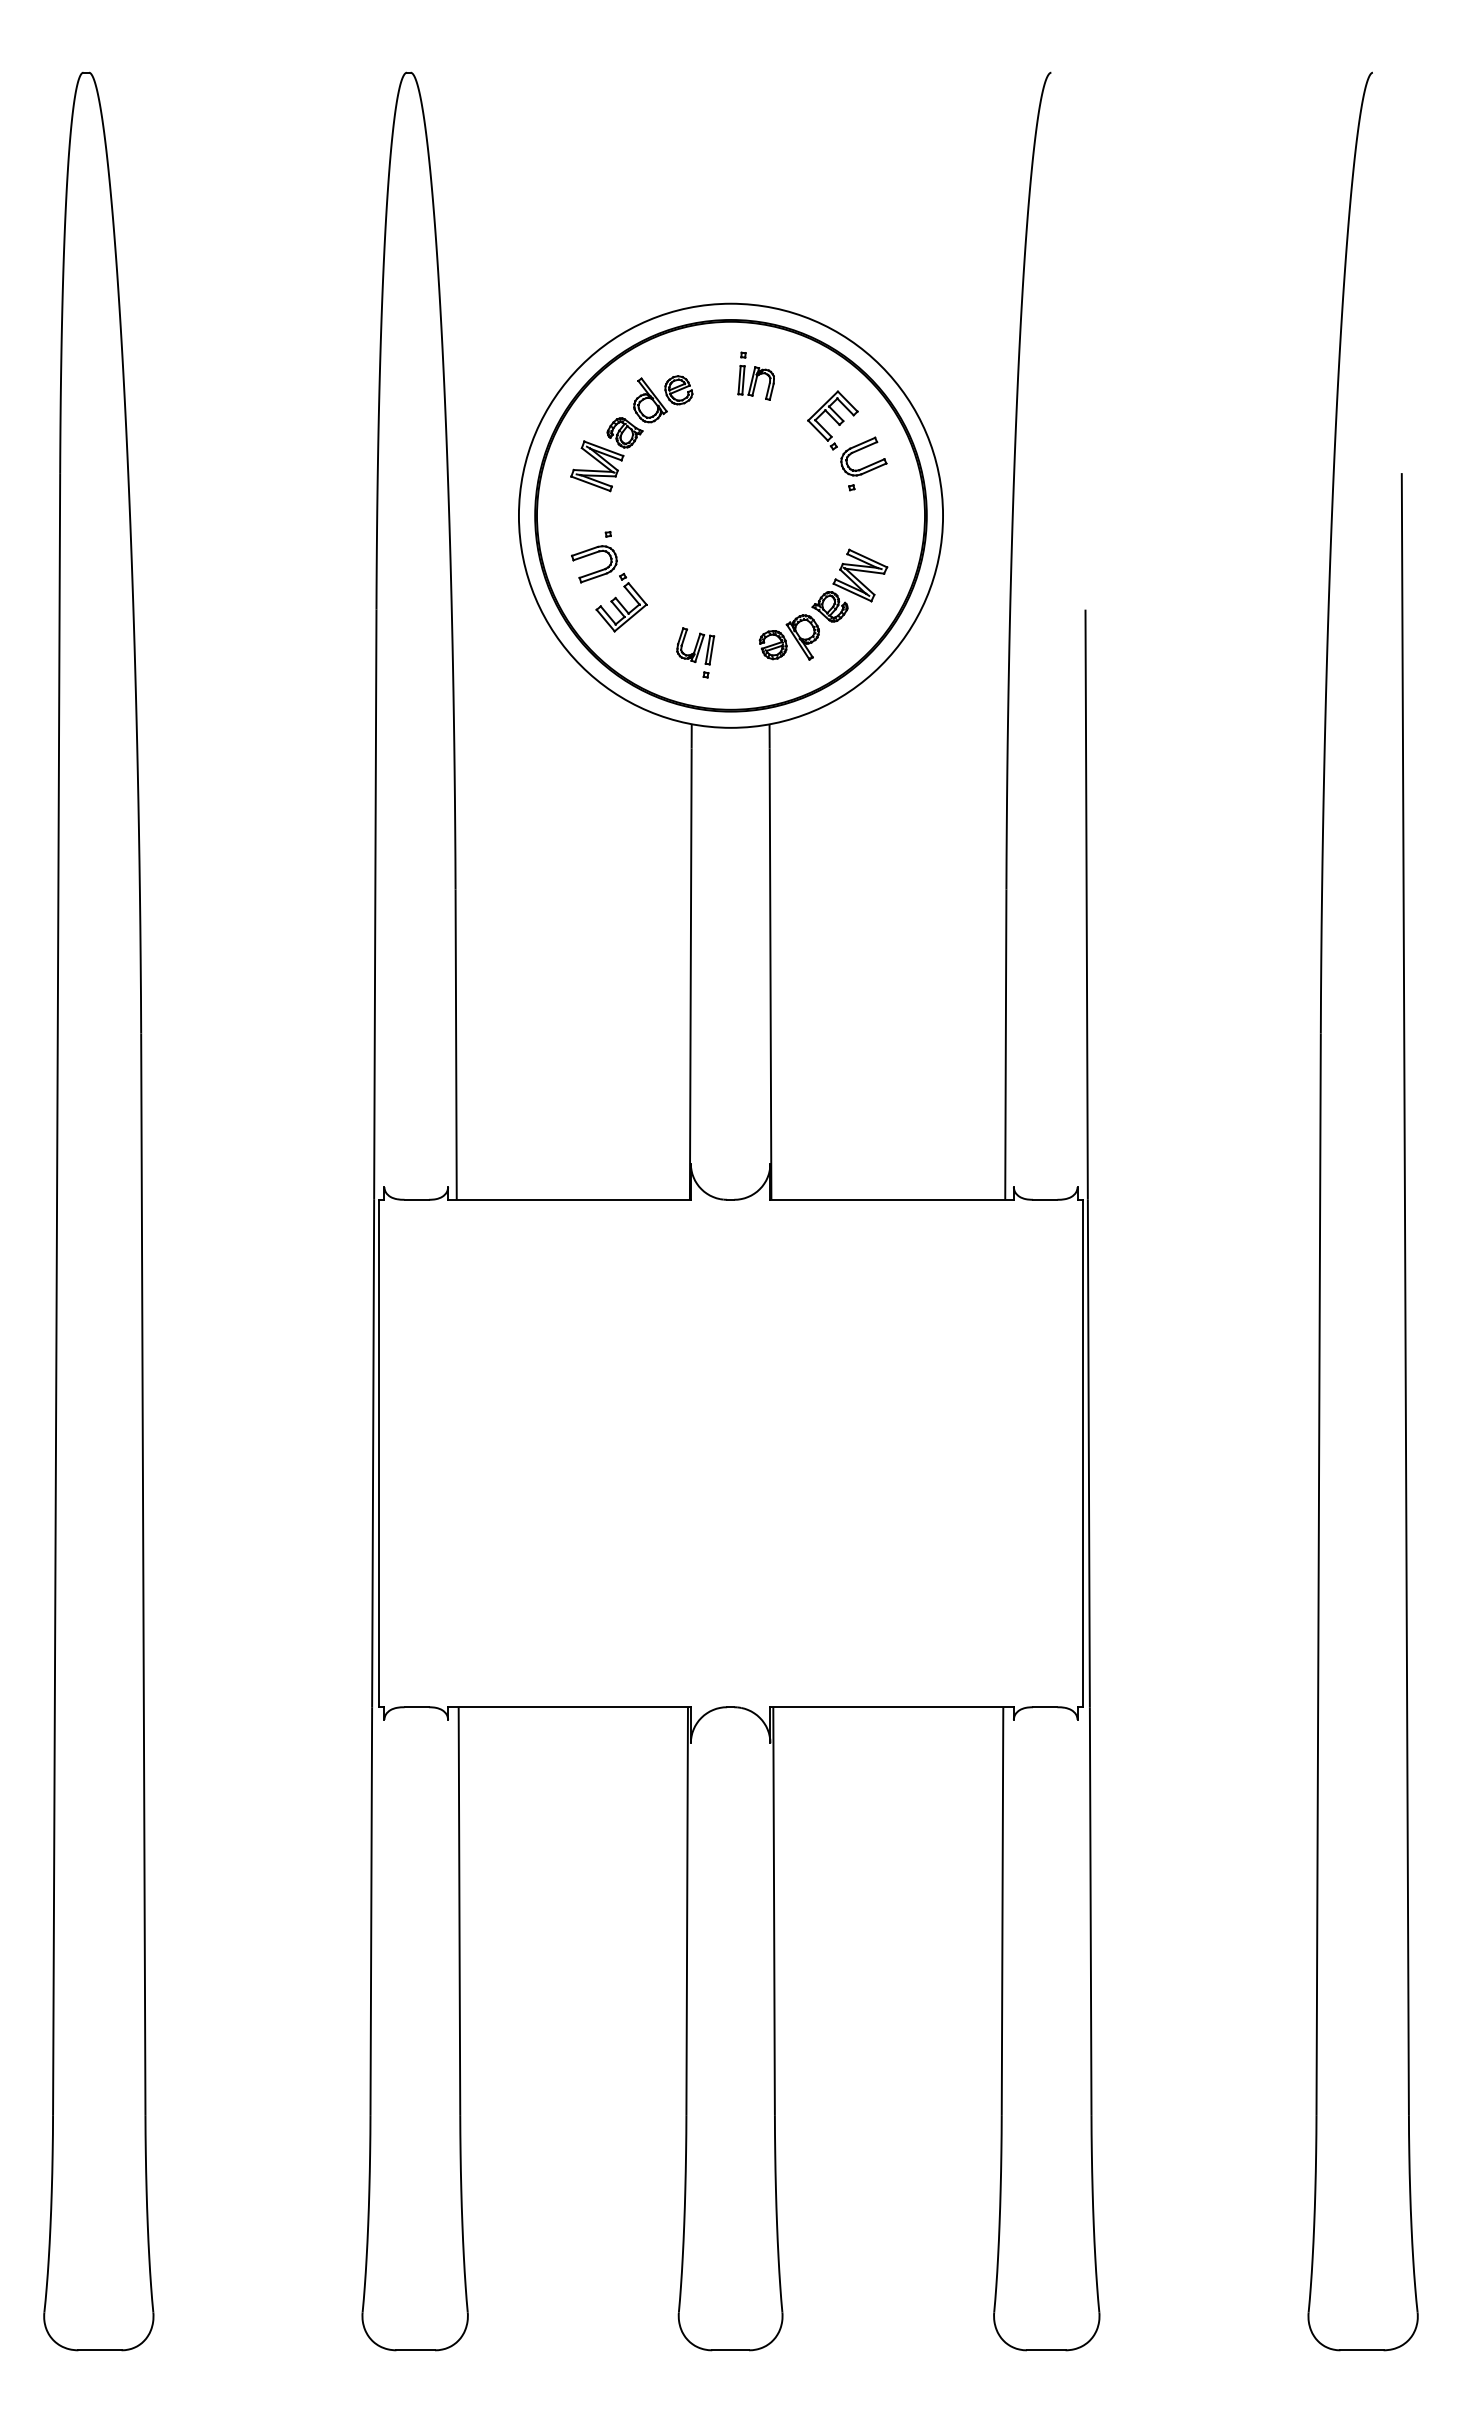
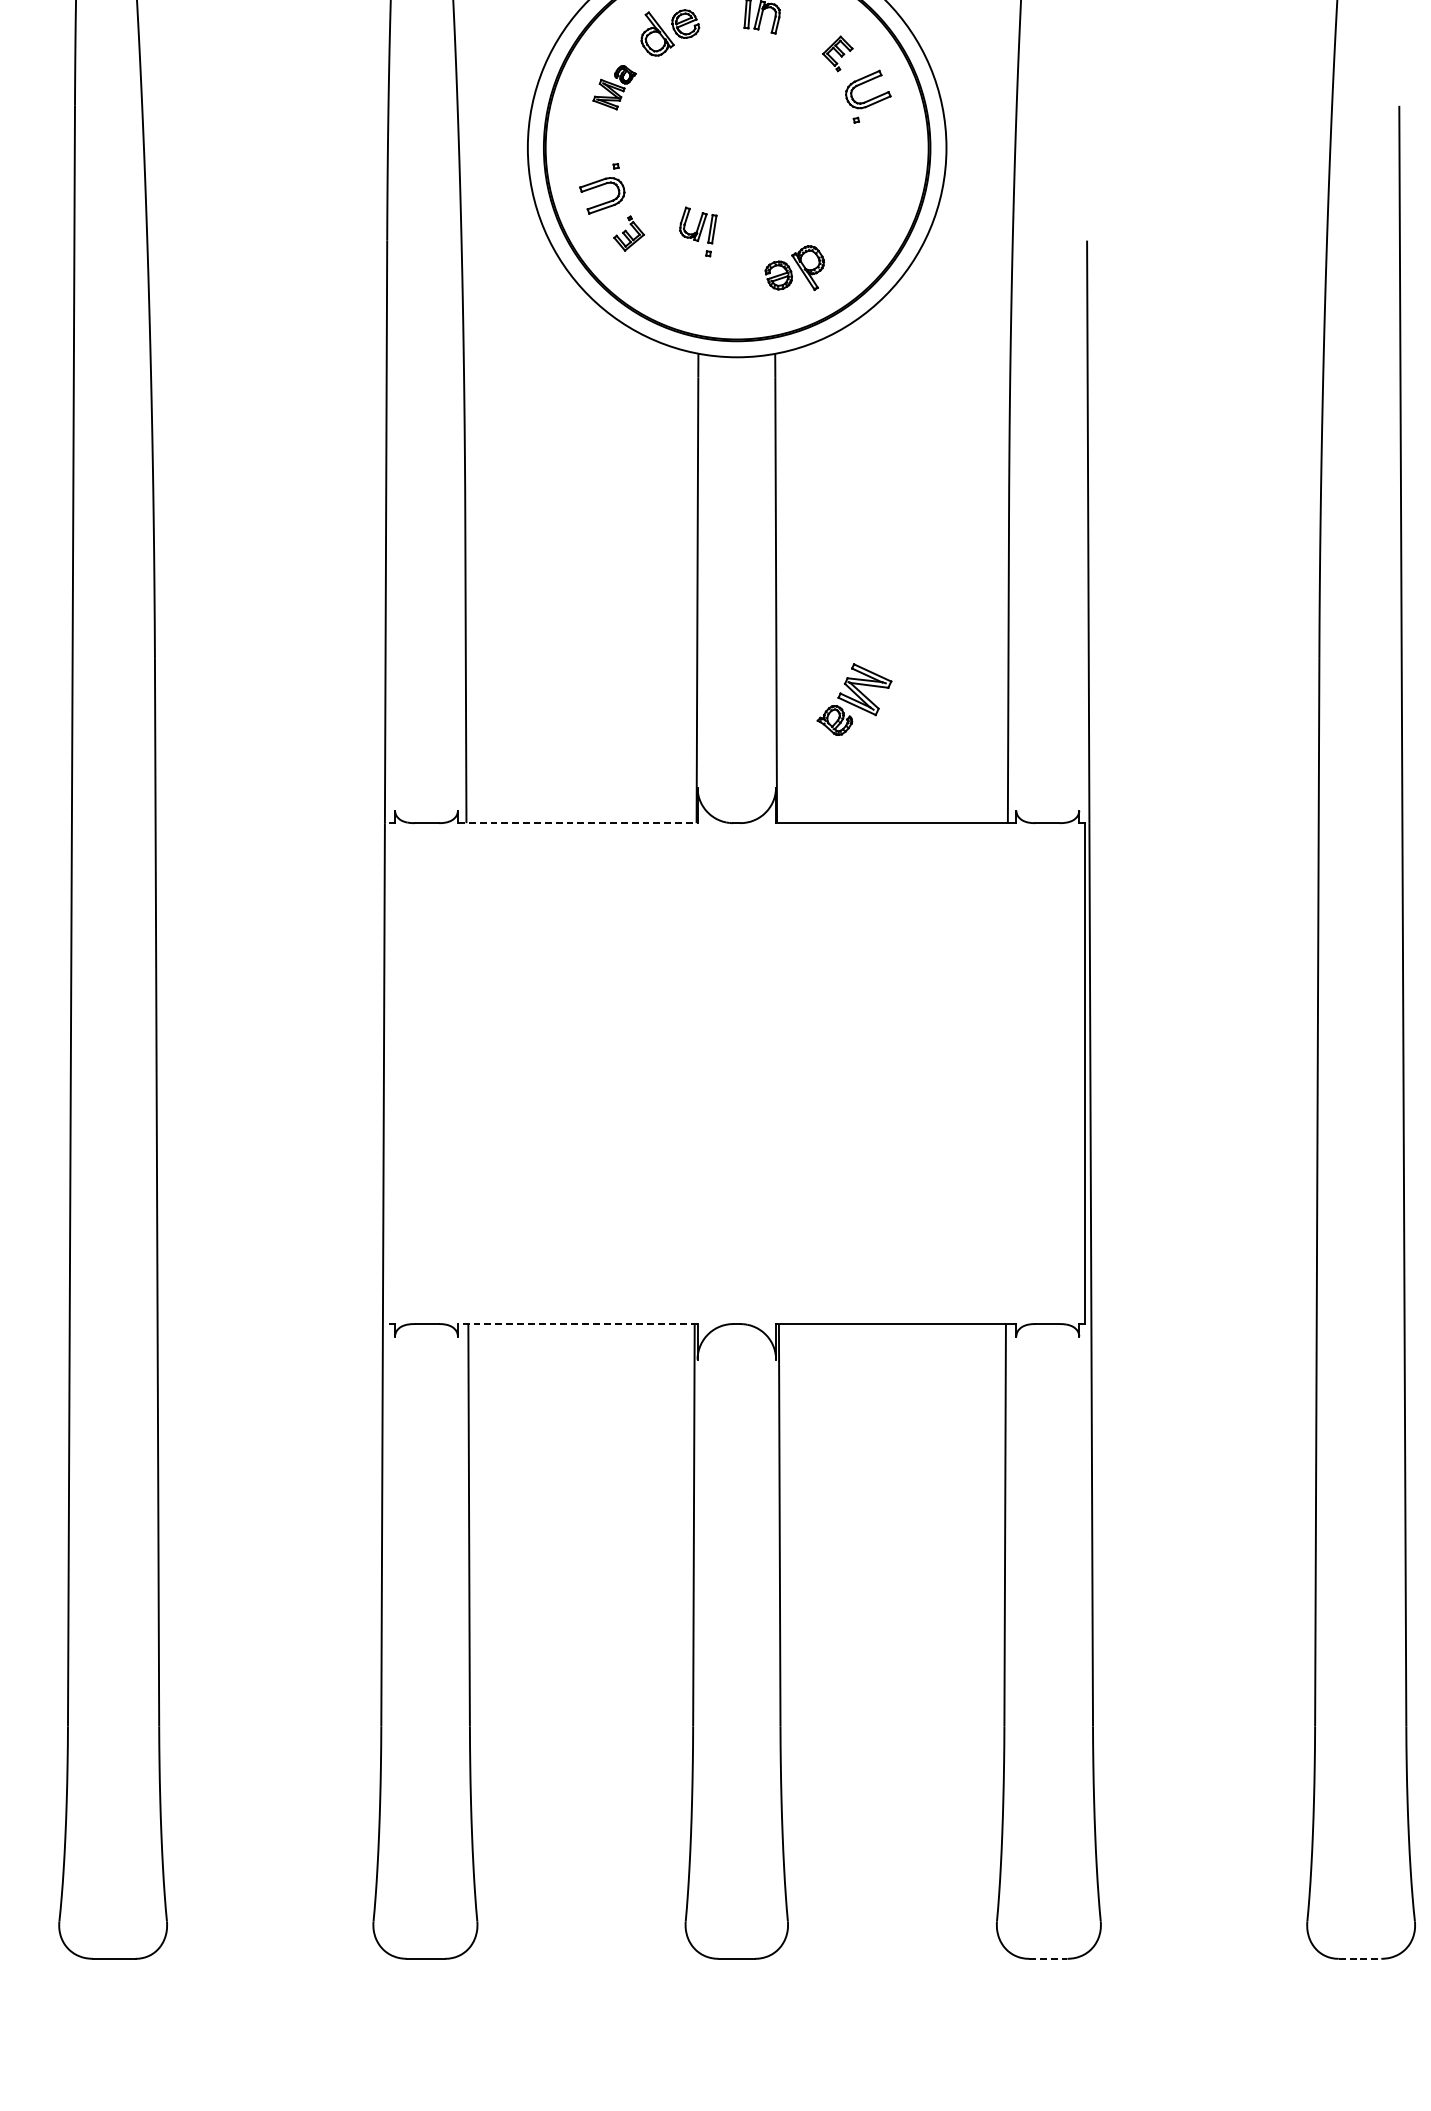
part: (832, 420) -> (837, 53), size x0.6
part: (606, 454) -> (614, 87), size x0.6
part: (849, 585) -> (854, 699), moved
part: (621, 602) -> (629, 233), size x0.6
part: (695, 652) -> (698, 231), moved
line: (570, 1199) -> (578, 822), solid -> dashed
line: (379, 1453) -> (390, 1073), removed
line: (569, 1707) -> (577, 1324), solid -> dashed
line: (1046, 2350) -> (1048, 1959), solid -> dashed
line: (1362, 2350) -> (1360, 1959), solid -> dashed

